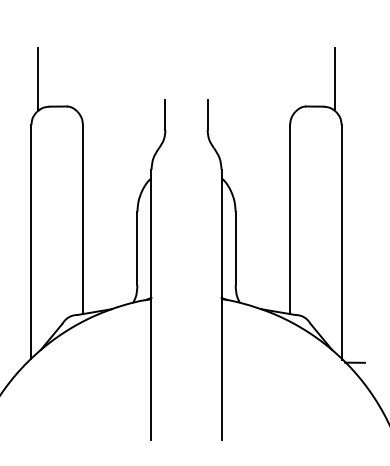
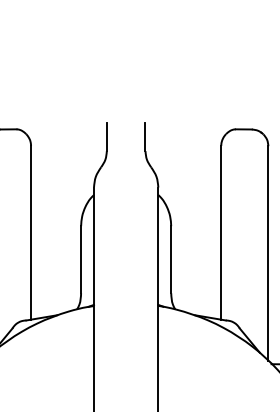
line: (334, 78) -> (261, 103), removed

